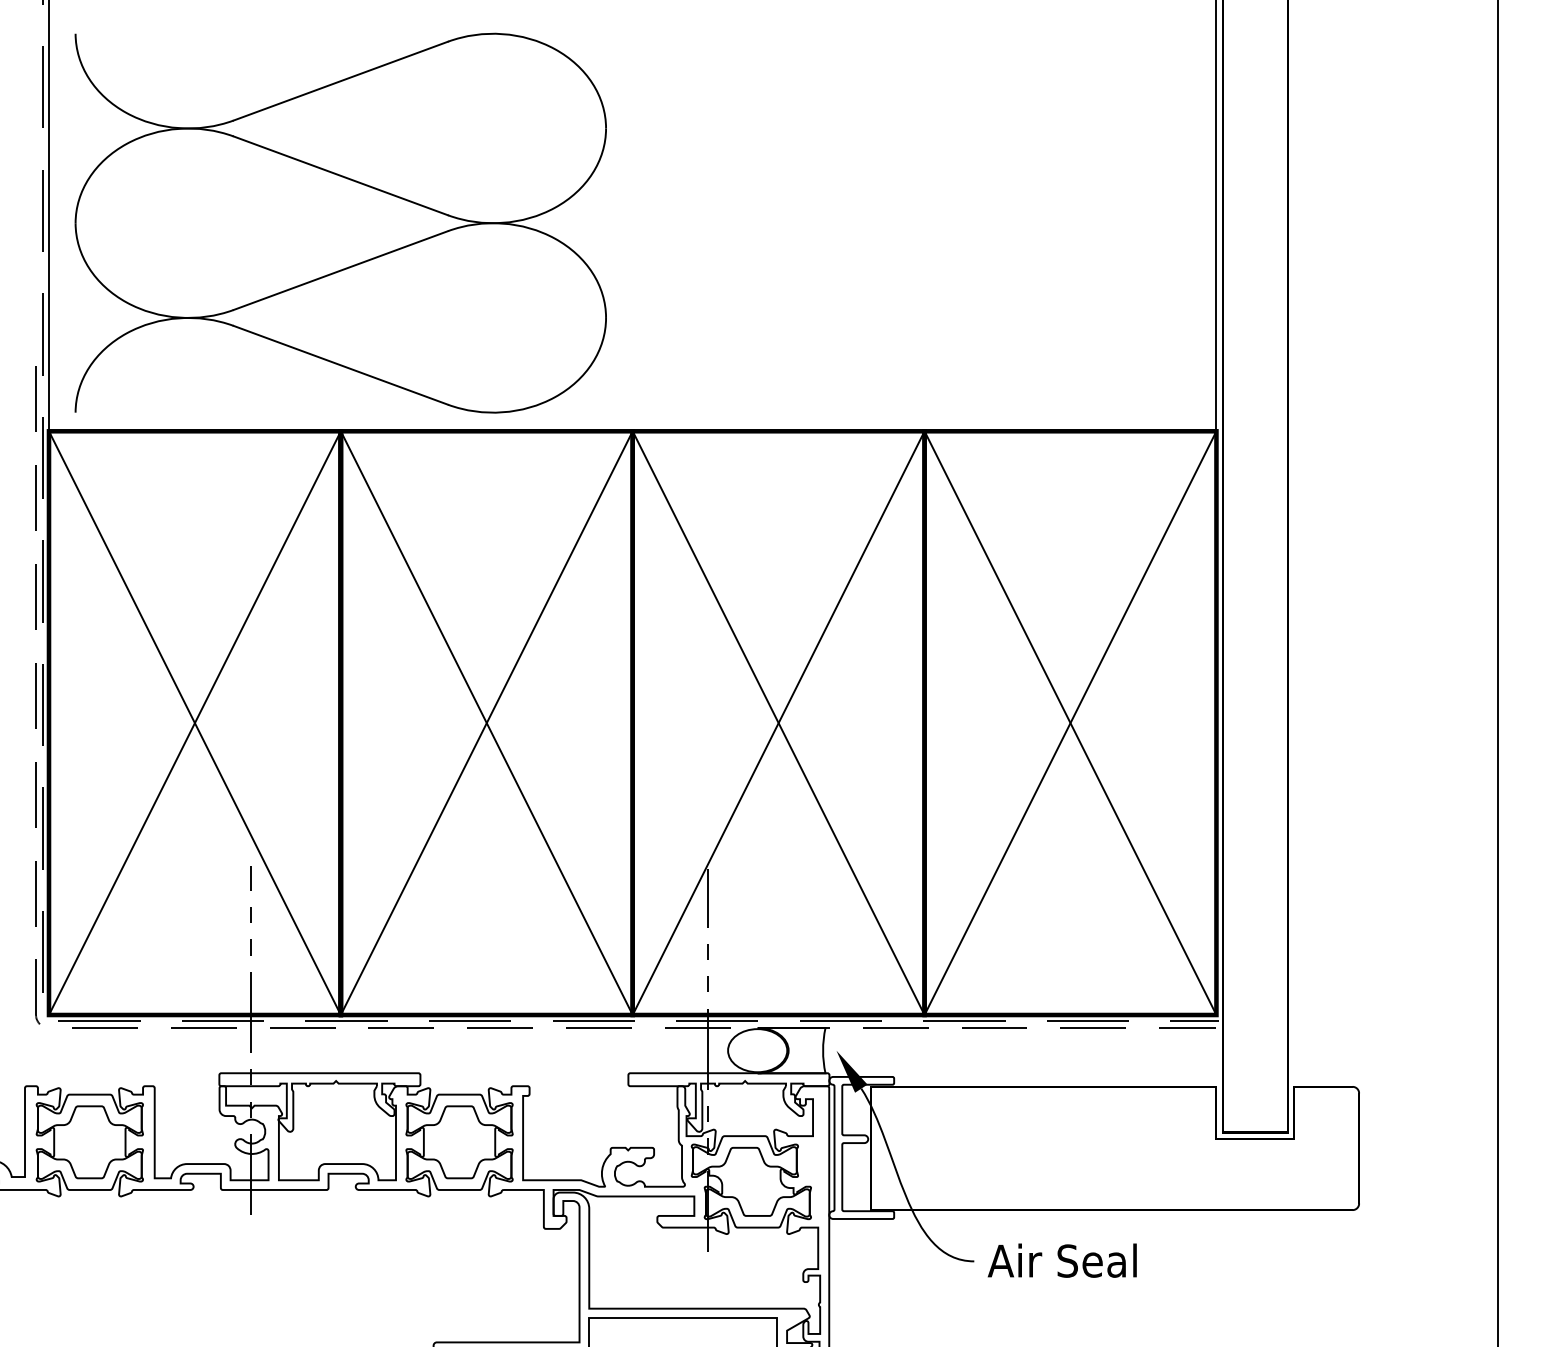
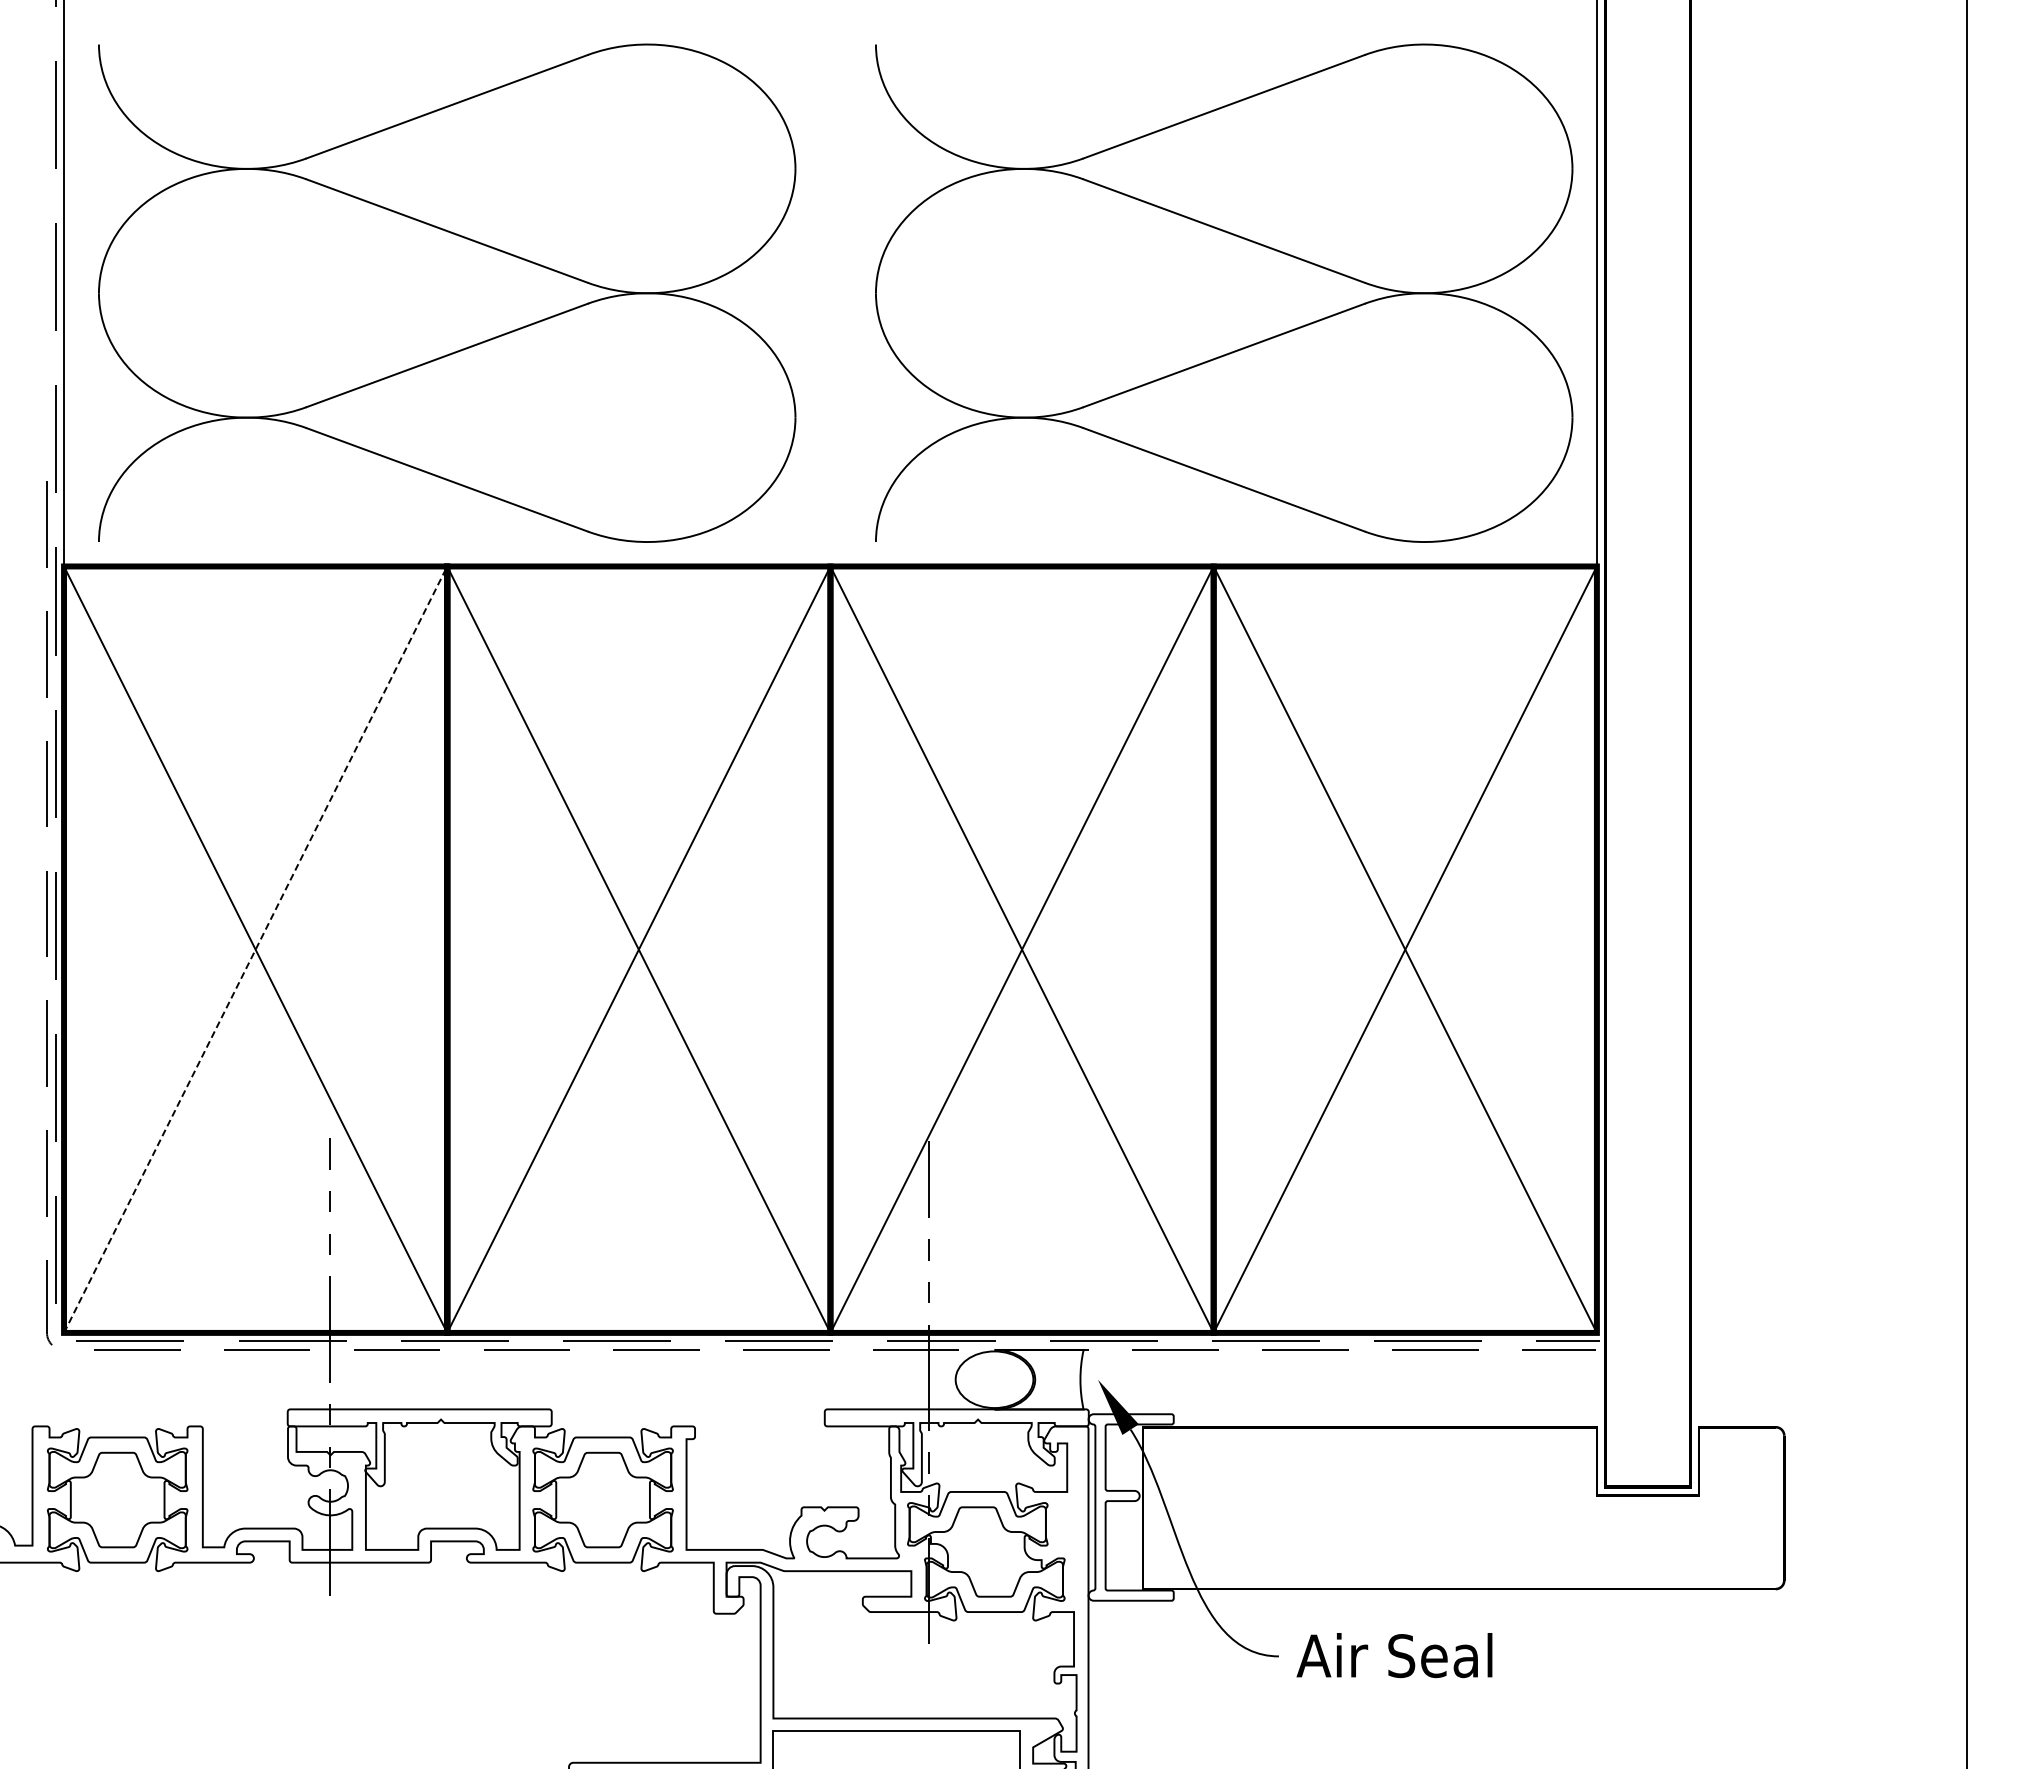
part: (932, 222) -> (1224, 292), added
line: (194, 723) -> (255, 949), solid -> dashed

